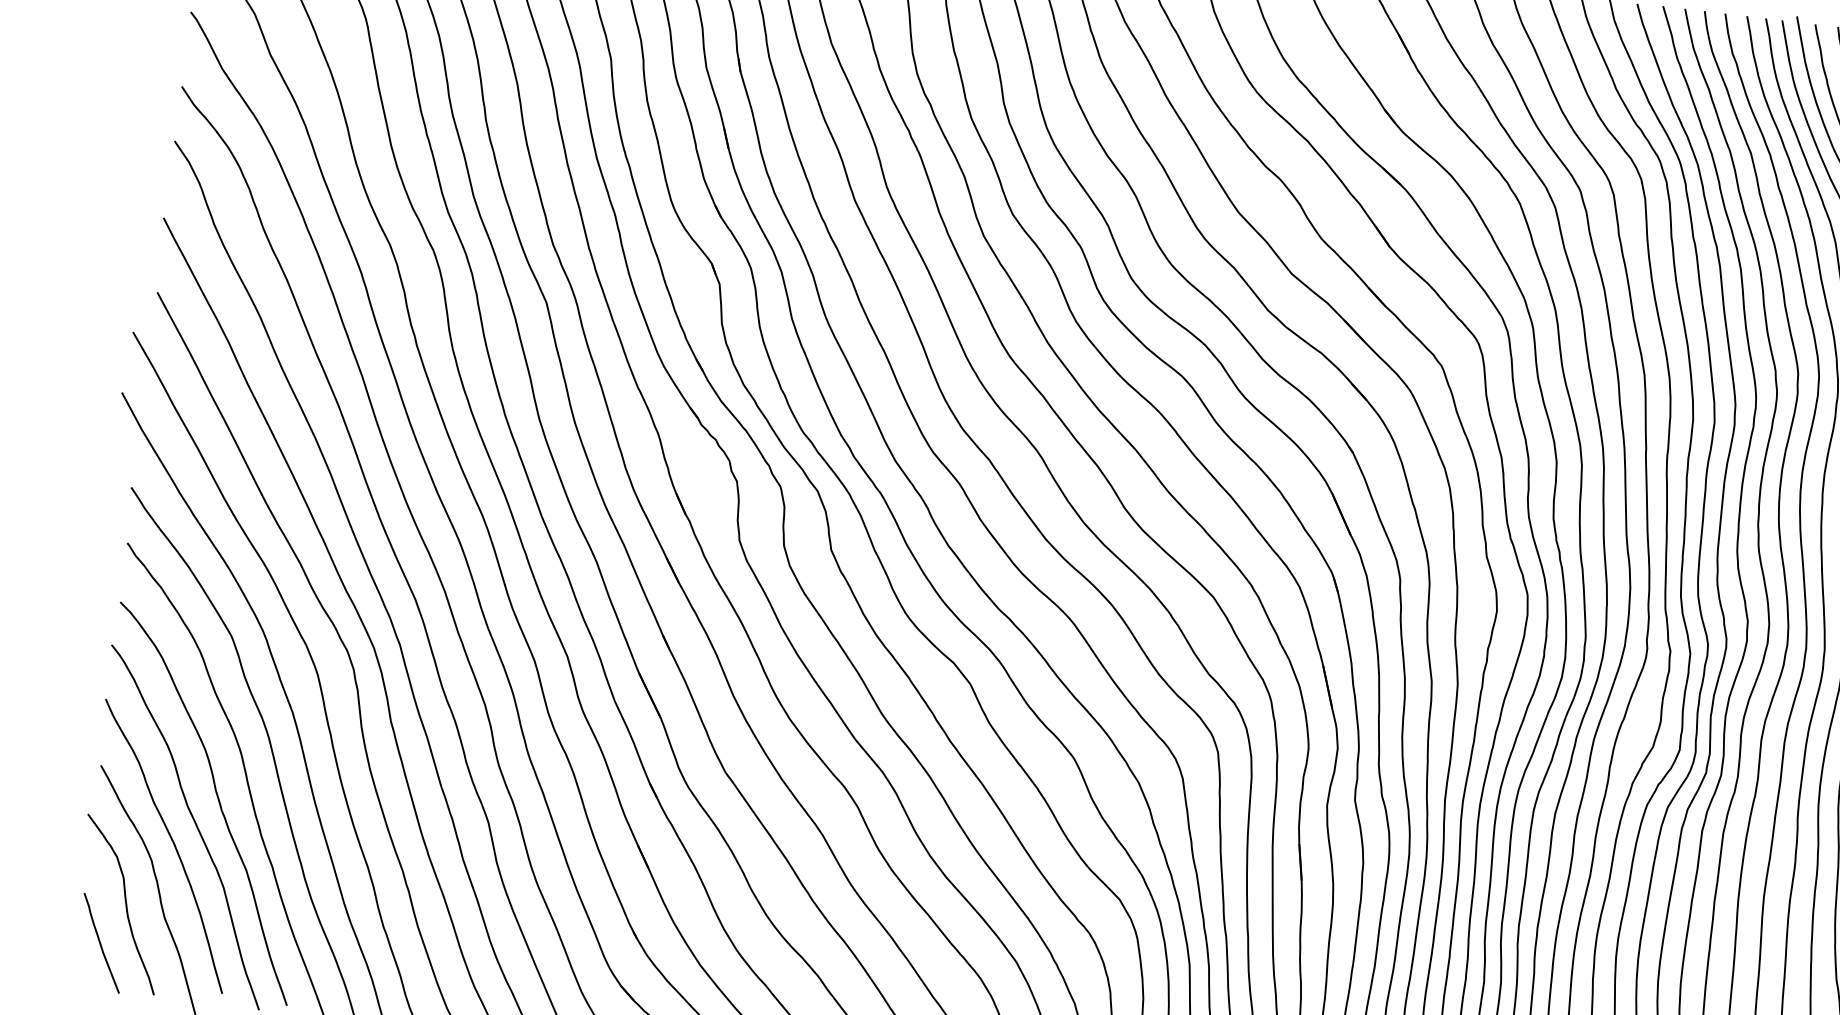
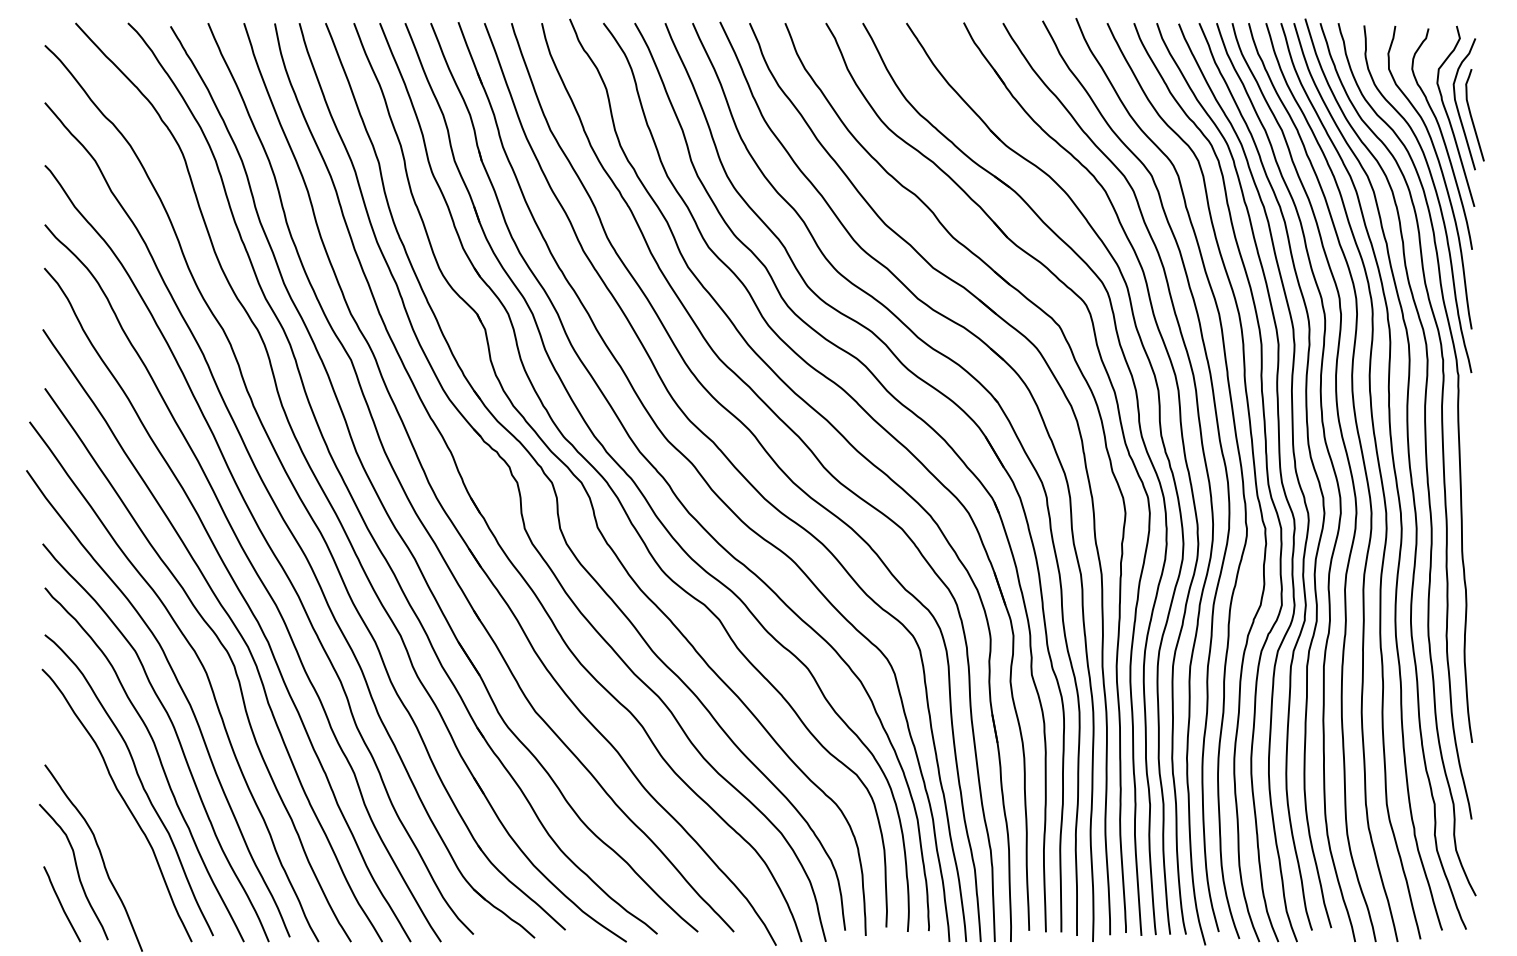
curve: (172, 843) -> (108, 819), removed

